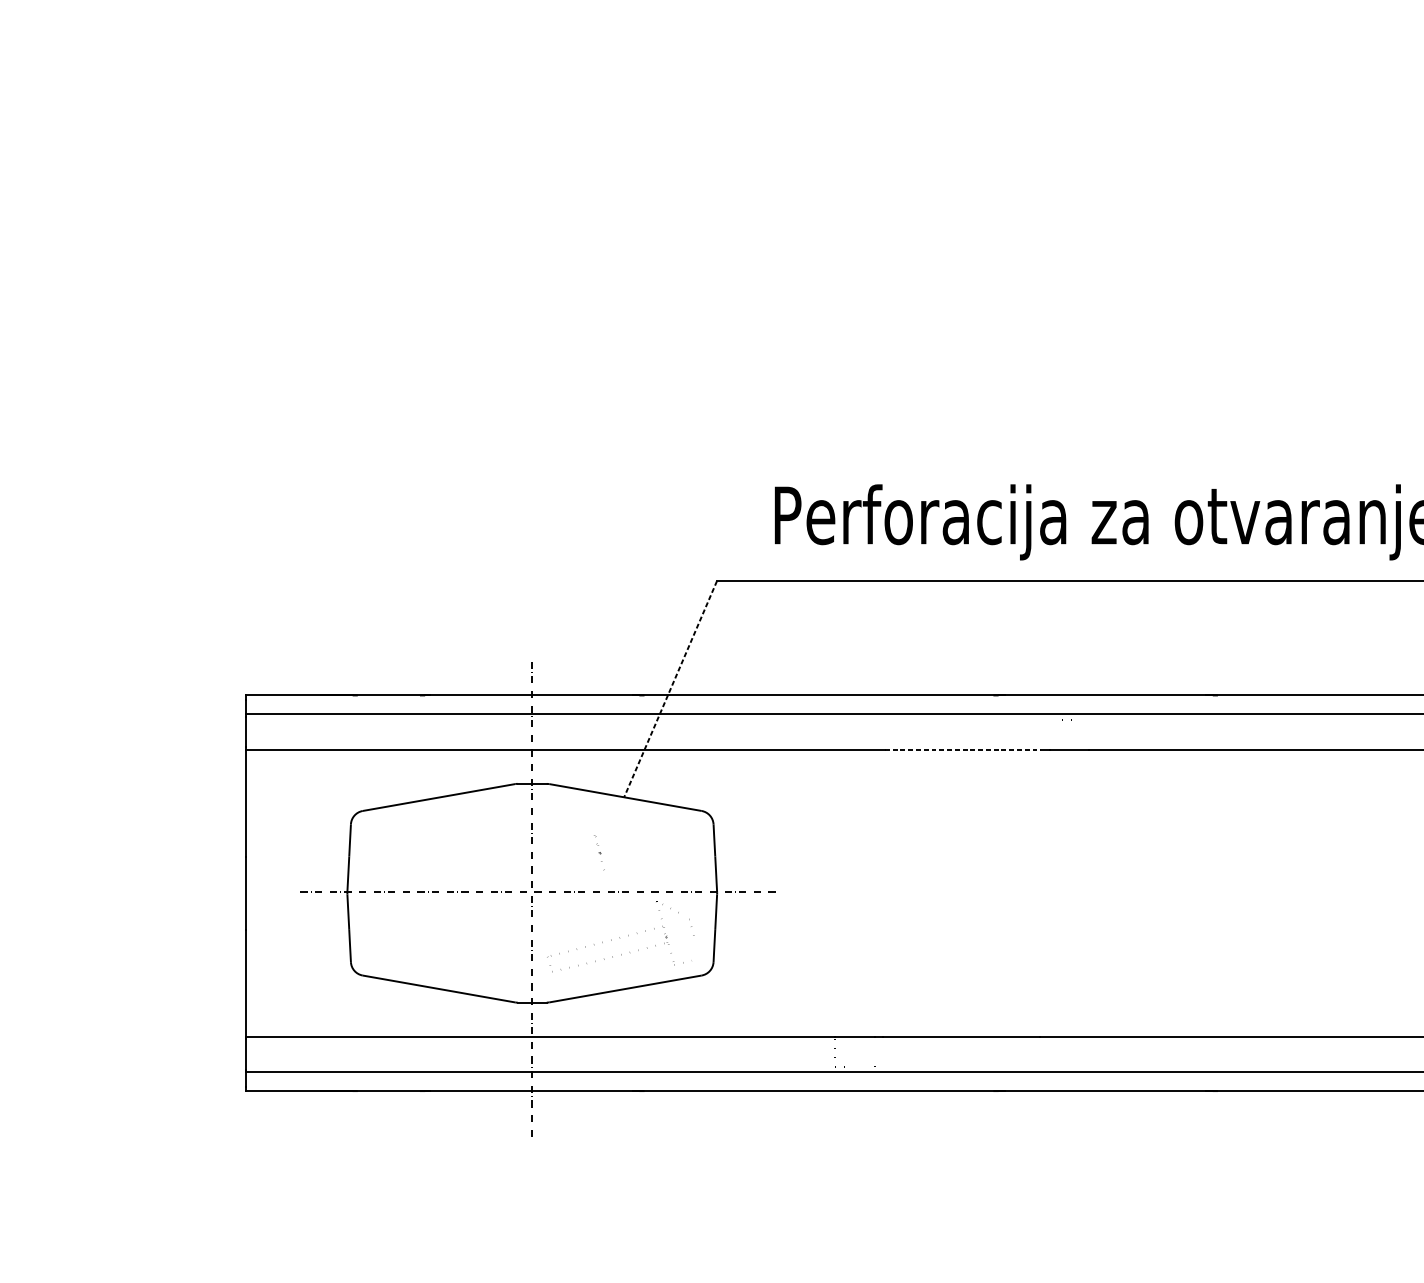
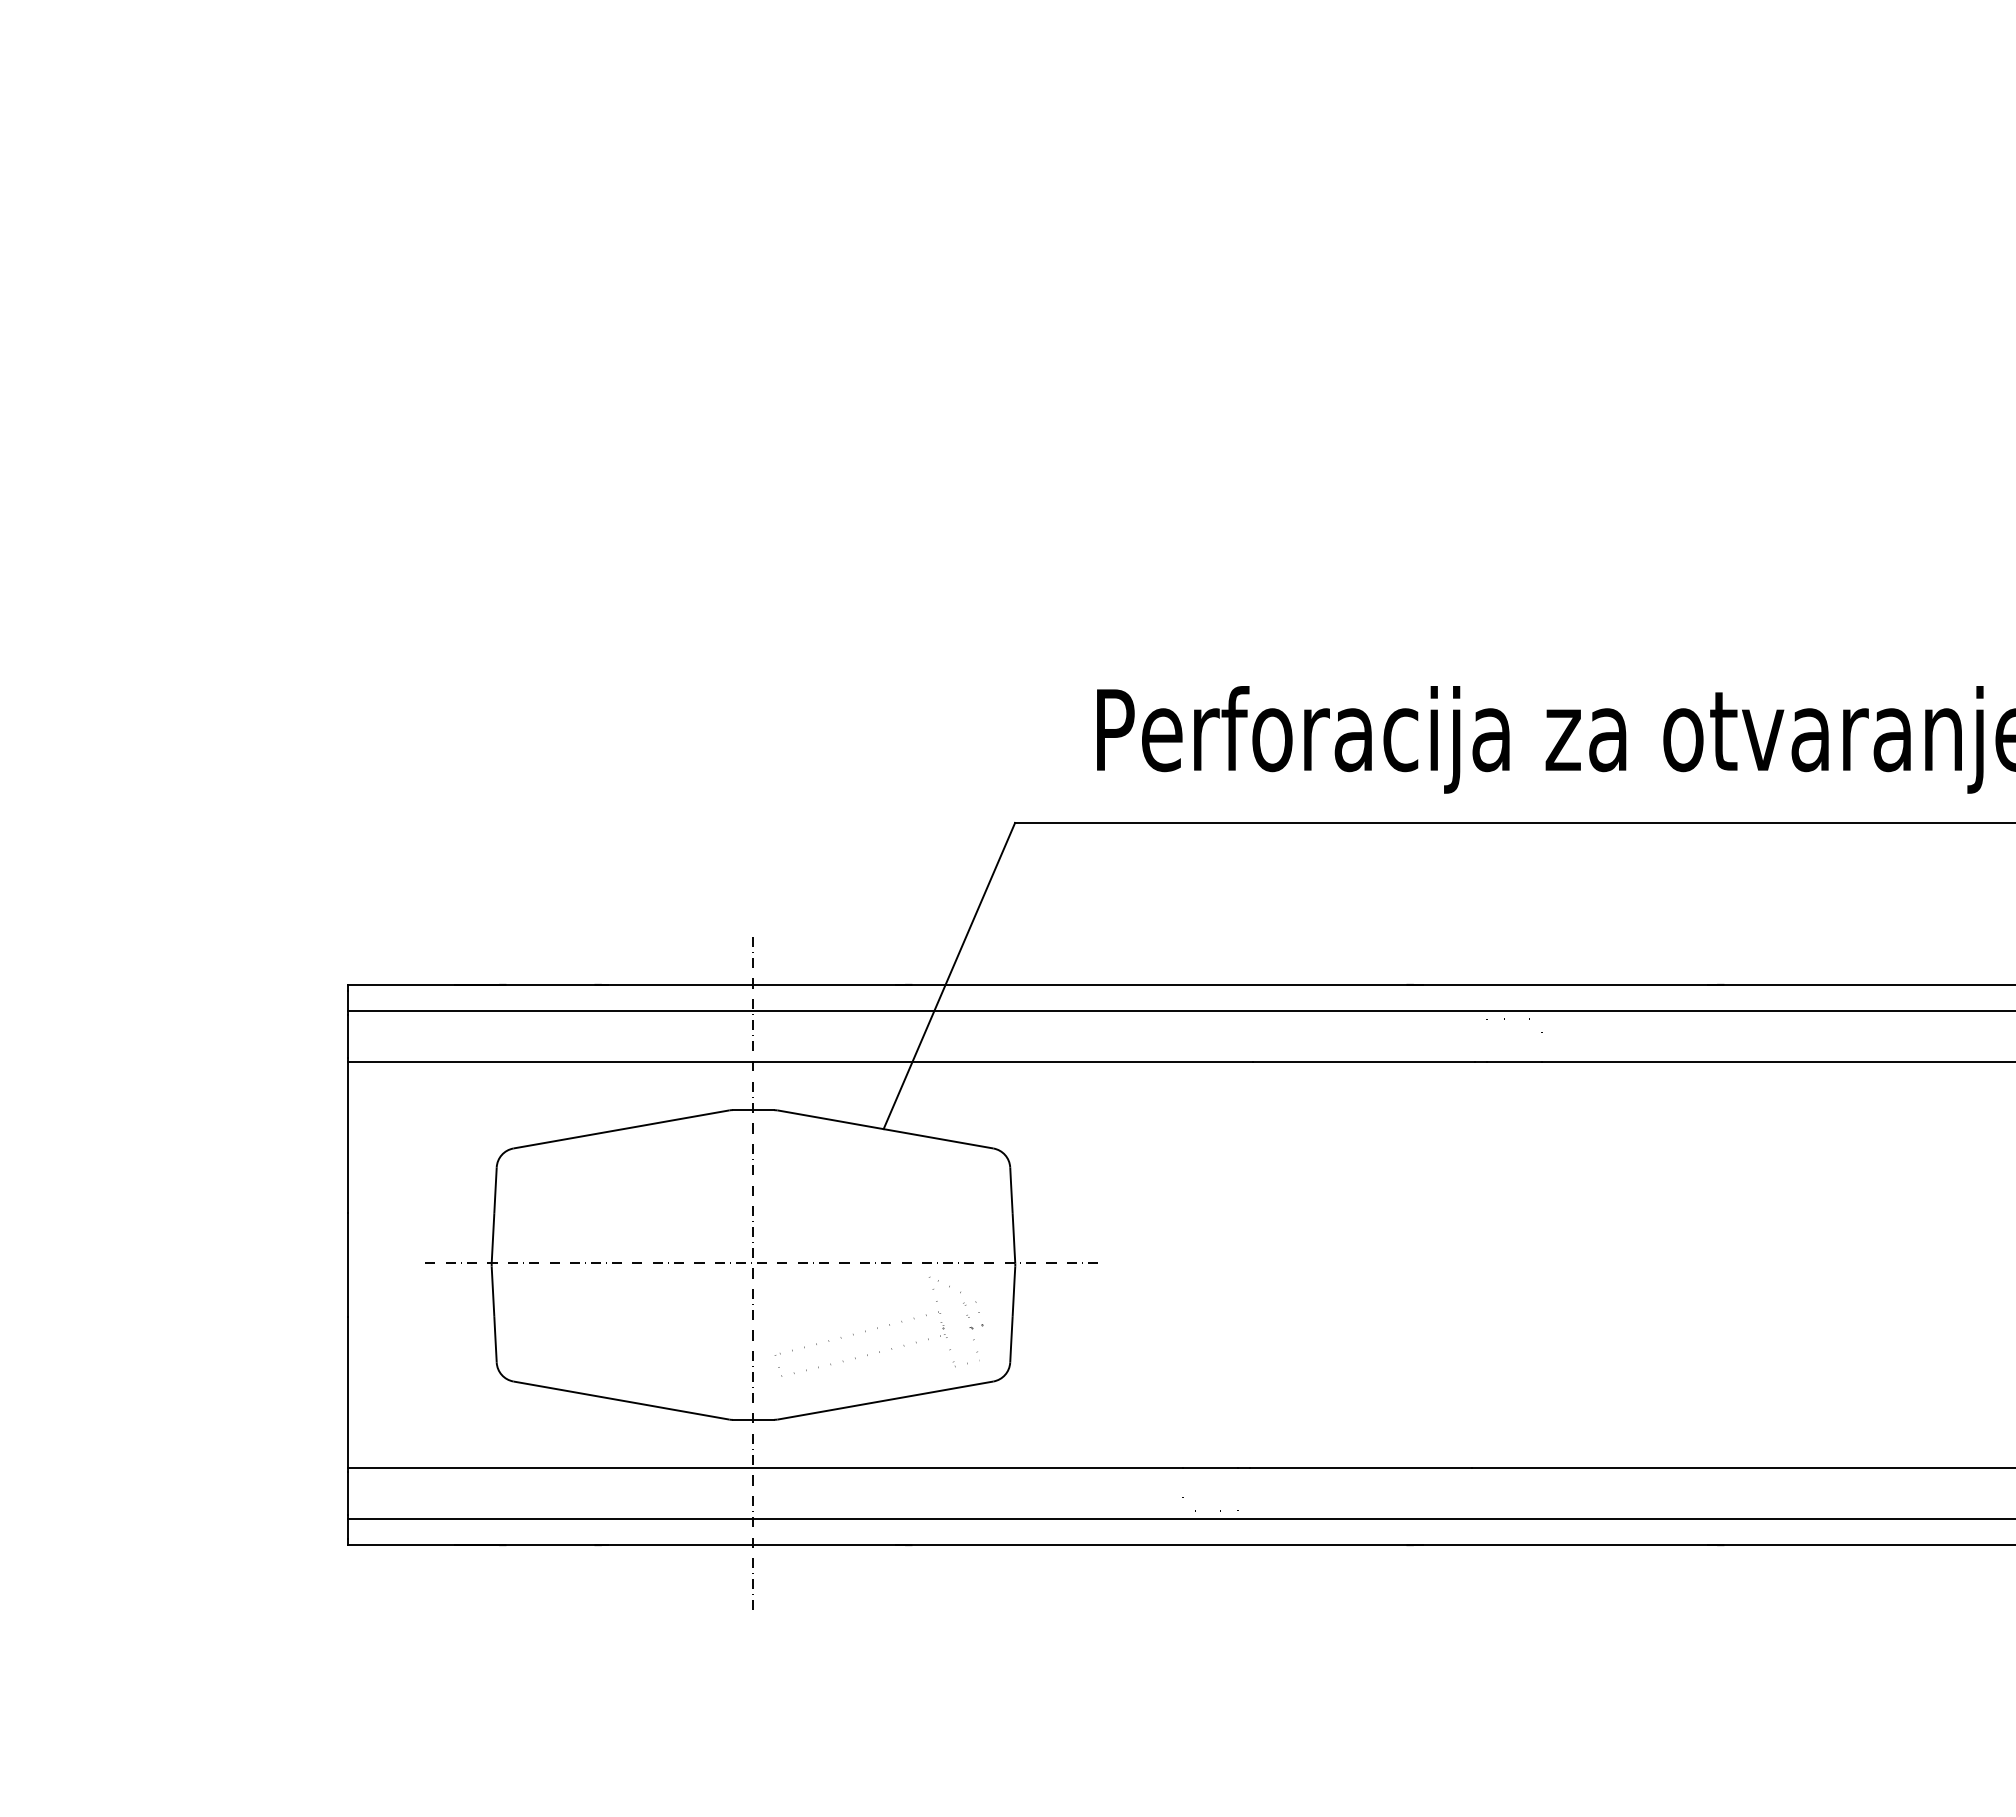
line: (670, 689) -> (949, 976), dashed -> solid
line: (963, 750) -> (1363, 1062), dashed -> solid
part: (599, 852) -> (970, 1327), moved

